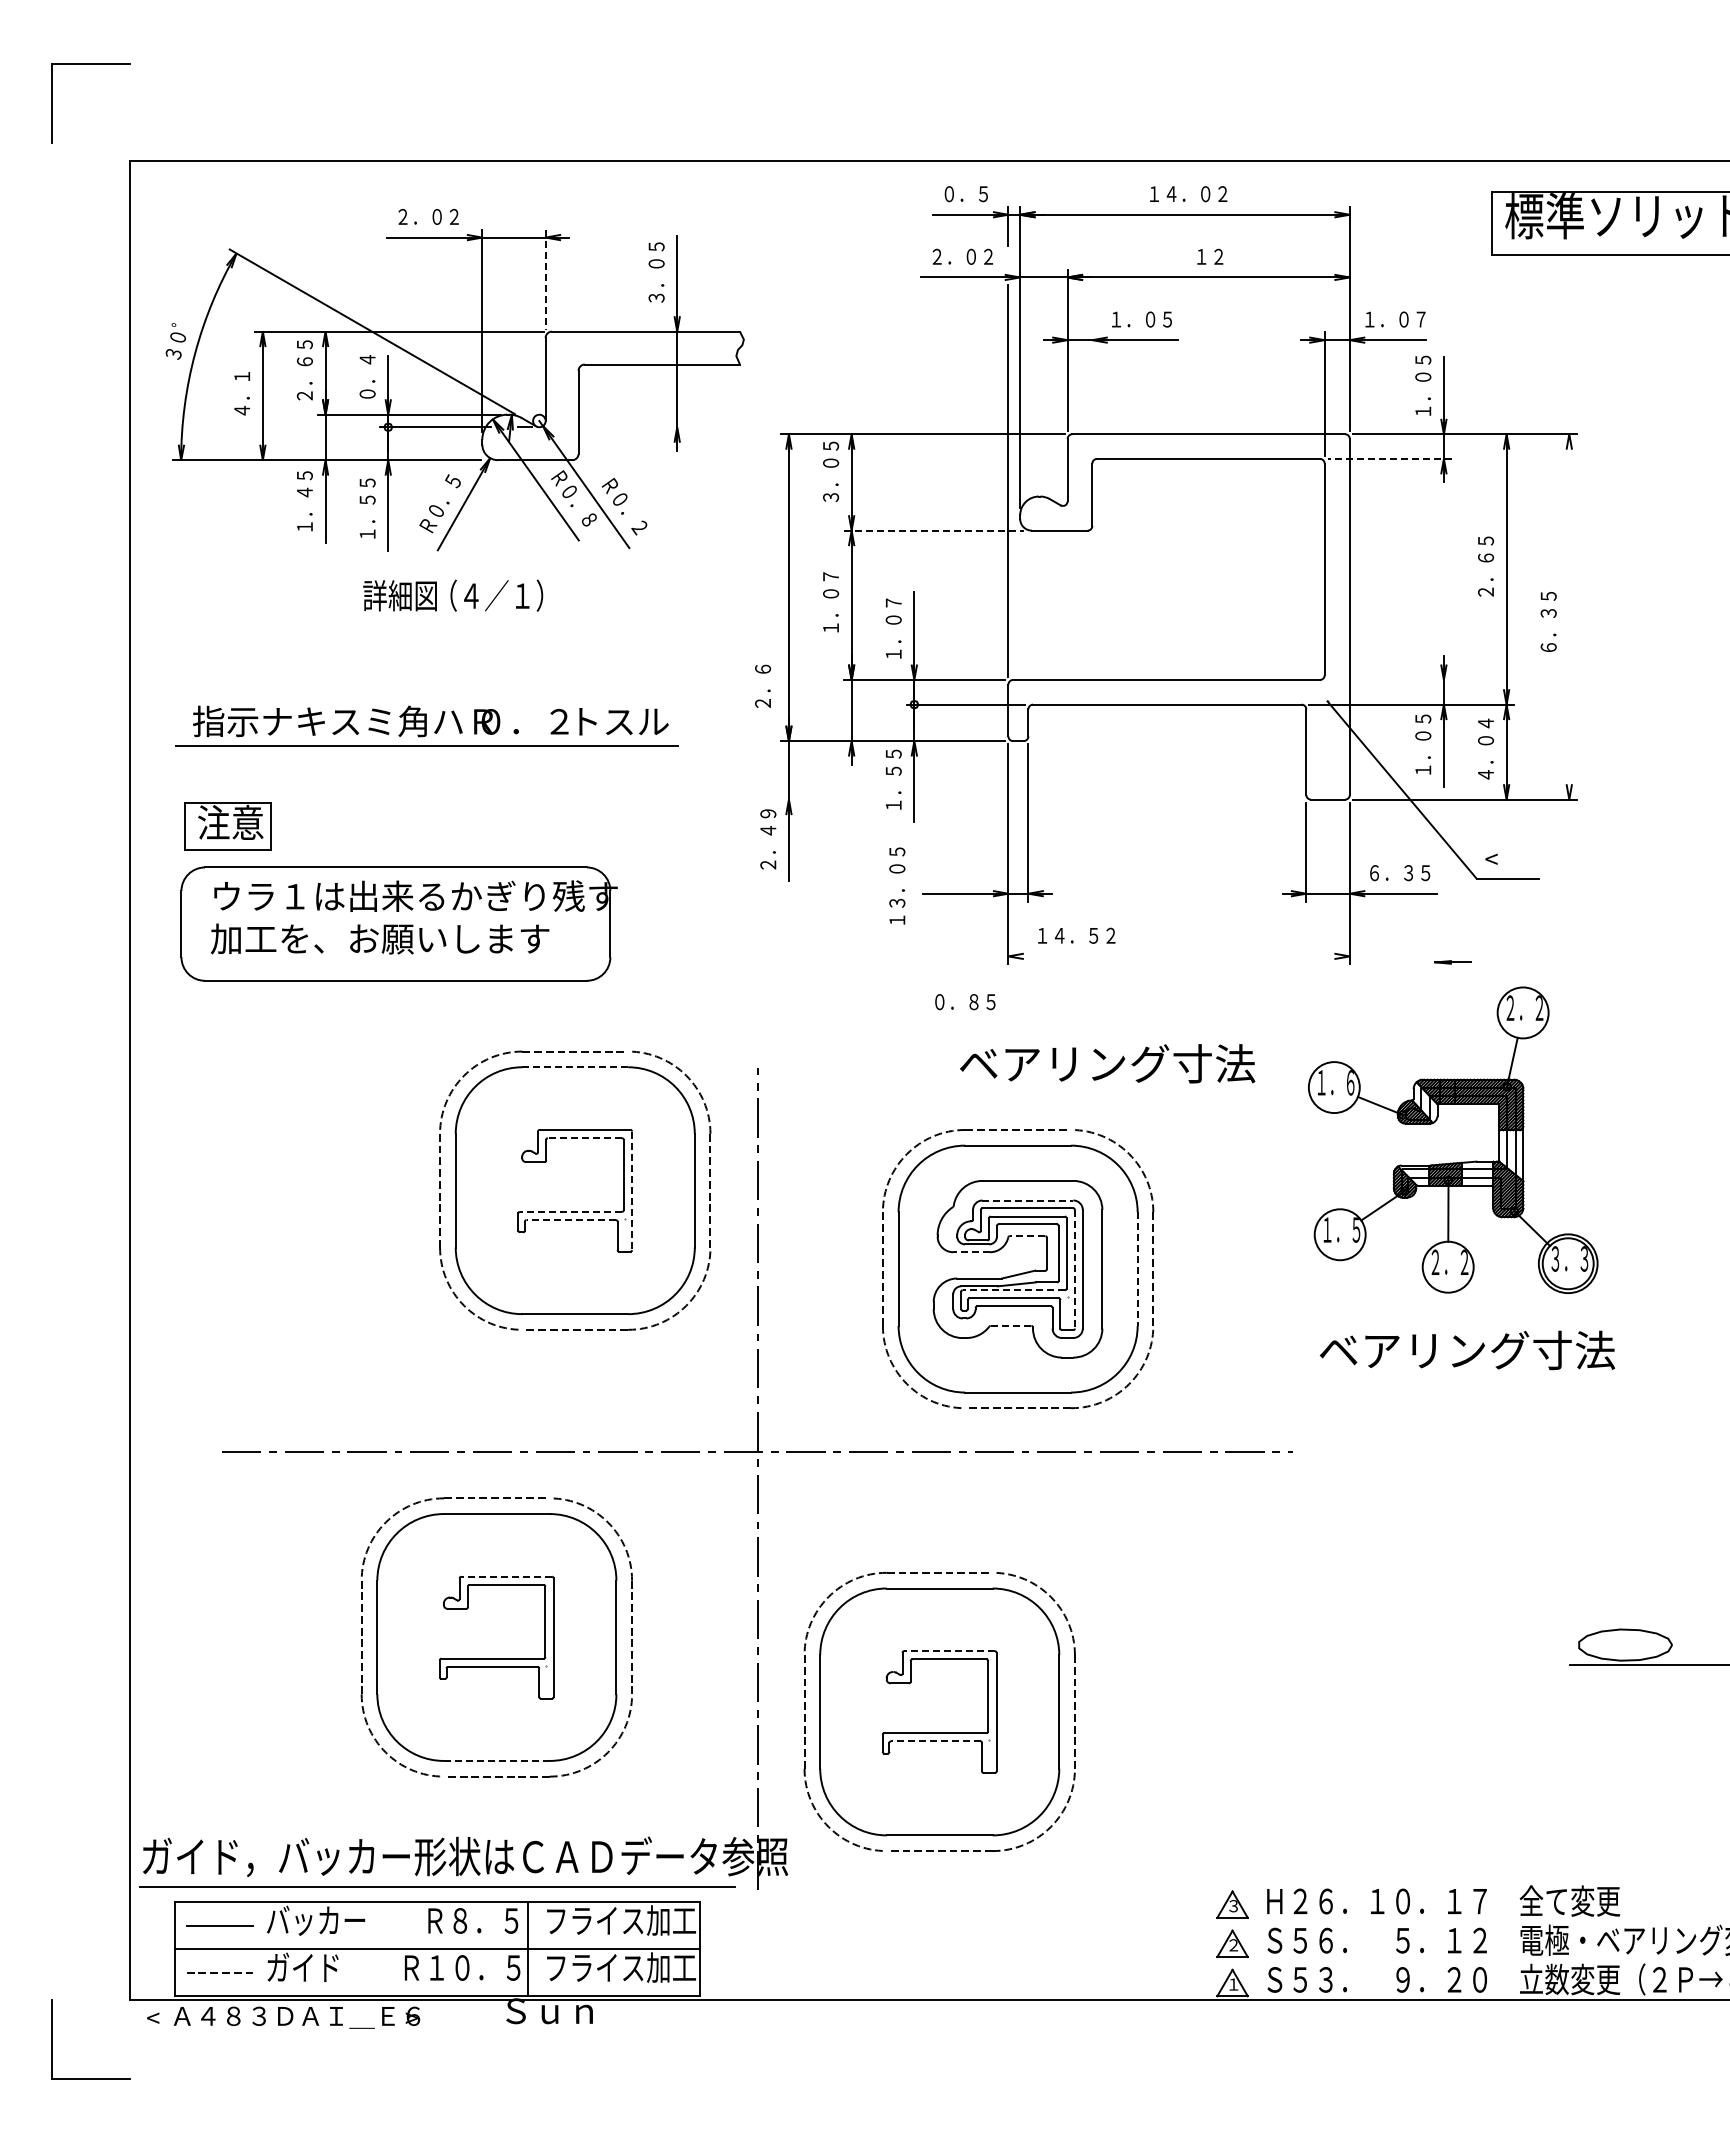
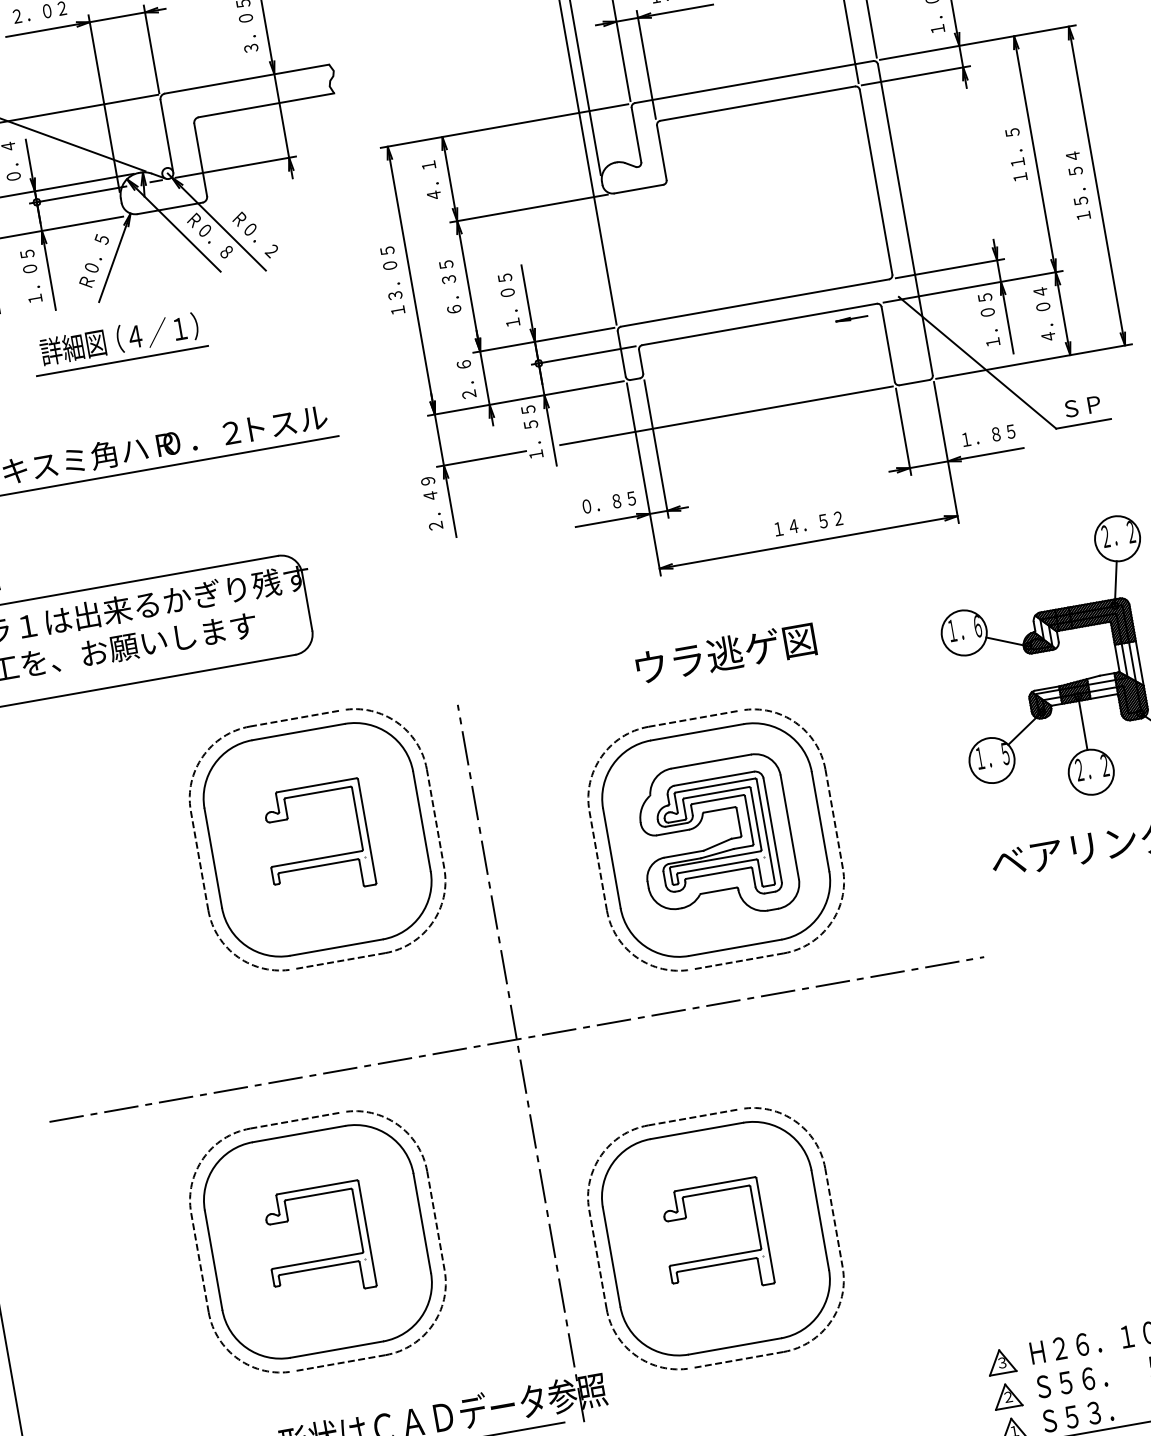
line: (545, 280) -> (151, 49), dashed -> solid
line: (1092, 393) -> (646, 64), added
line: (616, 427) -> (236, 167), added
line: (1389, 458) -> (915, 75), dashed -> solid
text: (831, 471) -> (430, 172), ３．０５ -> ４．１
text: (367, 499) -> (29, 268), １．５５ -> １．０５
line: (934, 530) -> (529, 208), dashed -> solid
text: (1486, 574) -> (1018, 161), ２．６５ -> １１．５
text: (831, 602) -> (450, 286), １．０７ -> ６．３５
text: (893, 602) -> (504, 277), １．０７ -> １．０５
text: (1548, 612) -> (1078, 185), ６．３５ -> １５．５４
line: (1569, 616) -> (1097, 185), added
line: (452, 620) -> (122, 361), added
line: (1389, 679) -> (949, 268), added
text: (763, 685) -> (466, 378), moved
line: (832, 799) -> (481, 458), added
line: (1112, 799) -> (726, 415), added
text: (1507, 859) -> (1080, 407), < -> ＳＰ
text: (1391, 873) -> (981, 437), ６．３５ -> １．８５
text: (897, 885) -> (392, 280), moved
text: (1076, 935) -> (808, 523), moved
line: (1178, 956) -> (808, 542), added
part: (1452, 962) -> (851, 318), moved
text: (965, 1002) -> (609, 502), moved
text: (1107, 1063) -> (762, 646), ベアリング寸法 -> ウラ逃ゲ図
line: (575, 1067) -> (298, 732), dashed -> solid
line: (584, 1138) -> (317, 792), dashed -> solid
line: (632, 1191) -> (367, 831), dashed -> solid
line: (1028, 1200) -> (714, 778), dashed -> solid
line: (570, 1211) -> (316, 858), dashed -> solid
line: (571, 1220) -> (318, 866), dashed -> solid
line: (1027, 1236) -> (719, 810), dashed -> solid
line: (971, 1252) -> (672, 832), dashed -> solid
line: (1074, 1269) -> (765, 831), dashed -> solid
line: (1137, 1269) -> (820, 822), dashed -> solid
line: (1013, 1290) -> (715, 859), dashed -> solid
line: (1010, 1325) -> (718, 890), dashed -> solid
line: (506, 1576) -> (316, 1187), dashed -> solid
line: (949, 1651) -> (715, 1184), dashed -> solid
line: (935, 1741) -> (716, 1265), dashed -> solid
line: (496, 1760) -> (336, 1349), dashed -> solid

